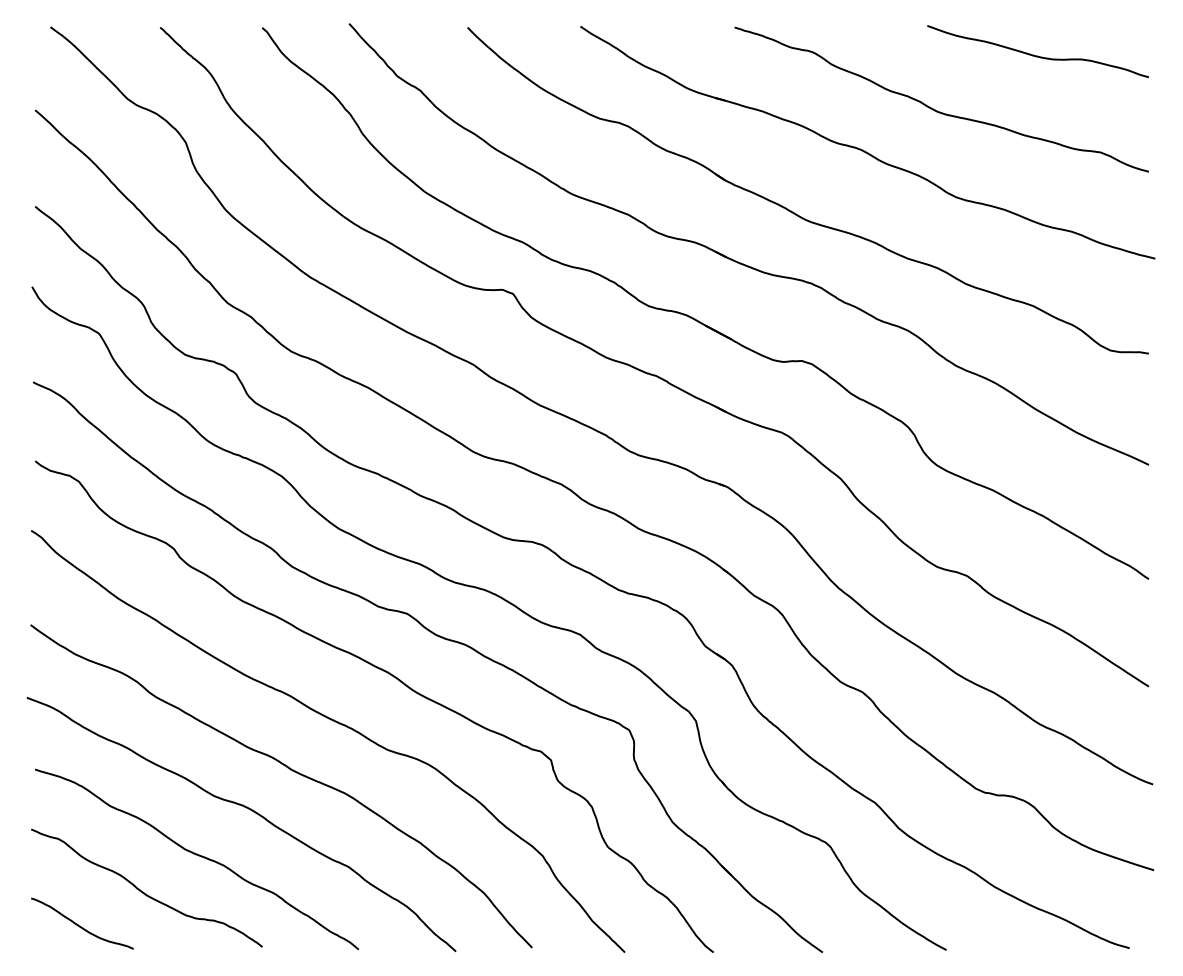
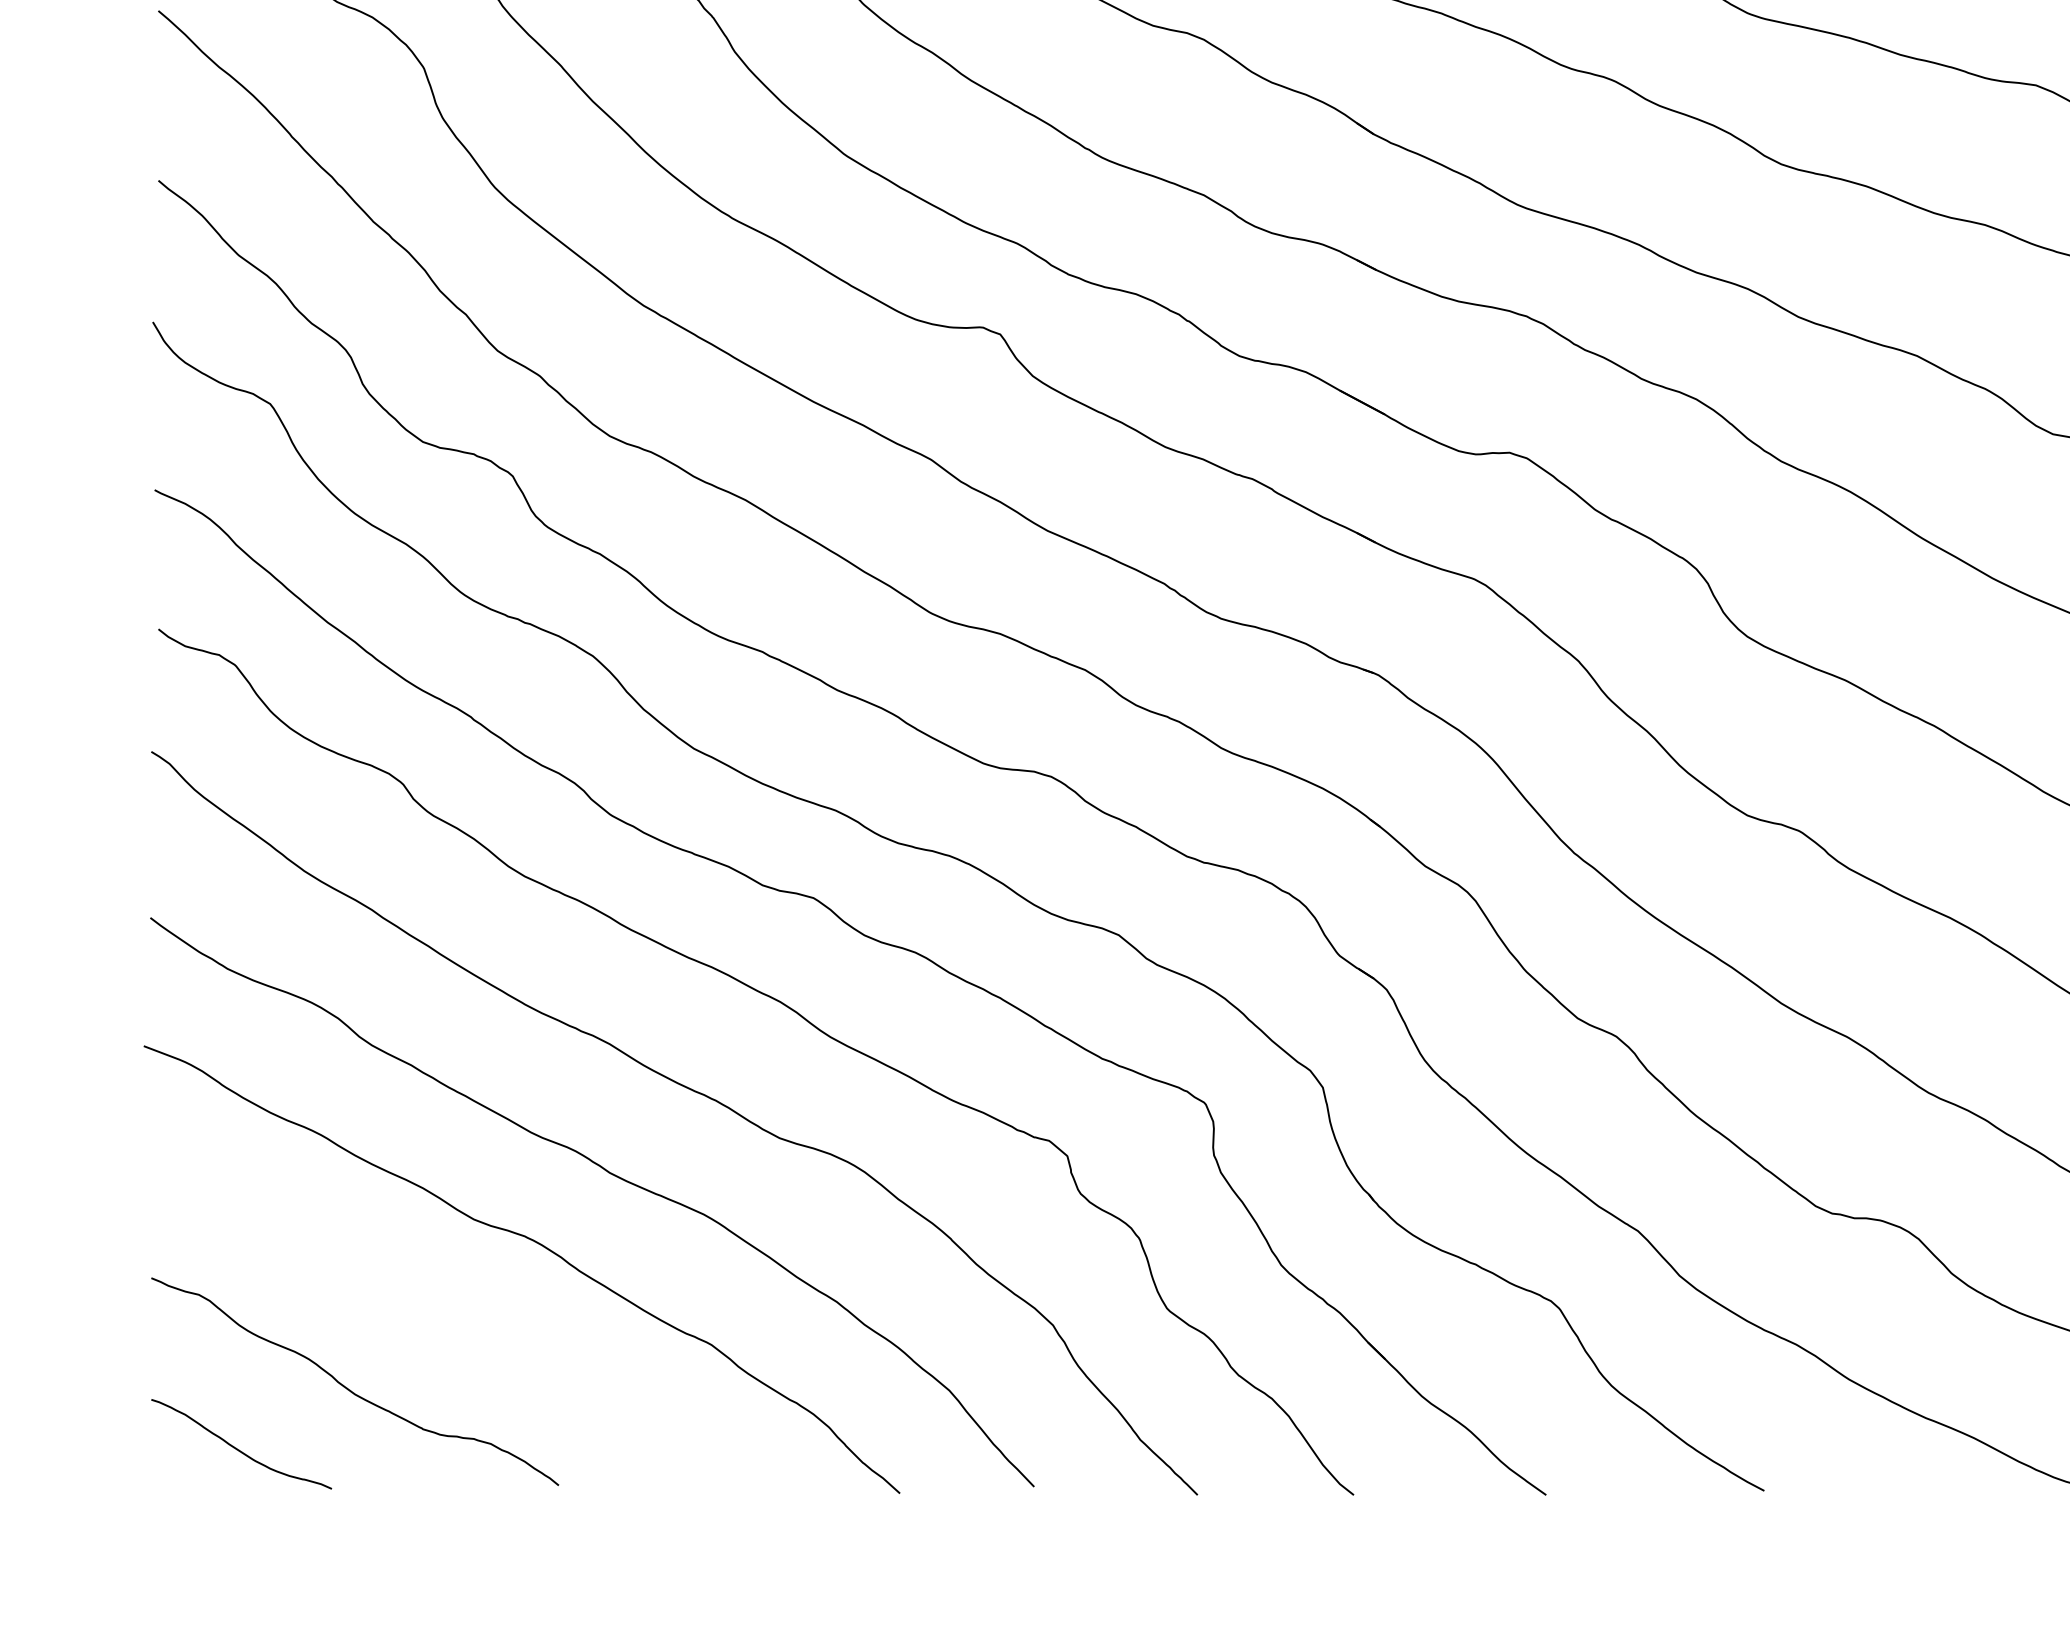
curve: (198, 856) -> (446, 1325), removed

